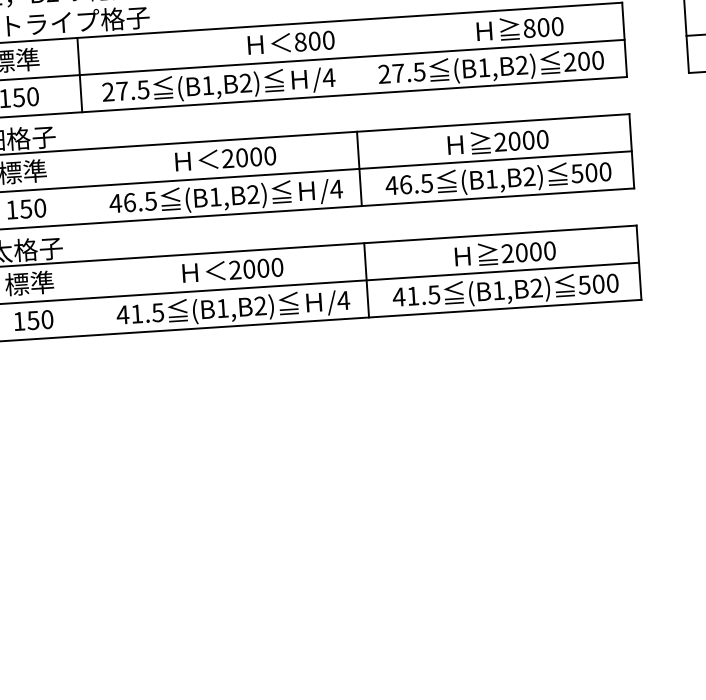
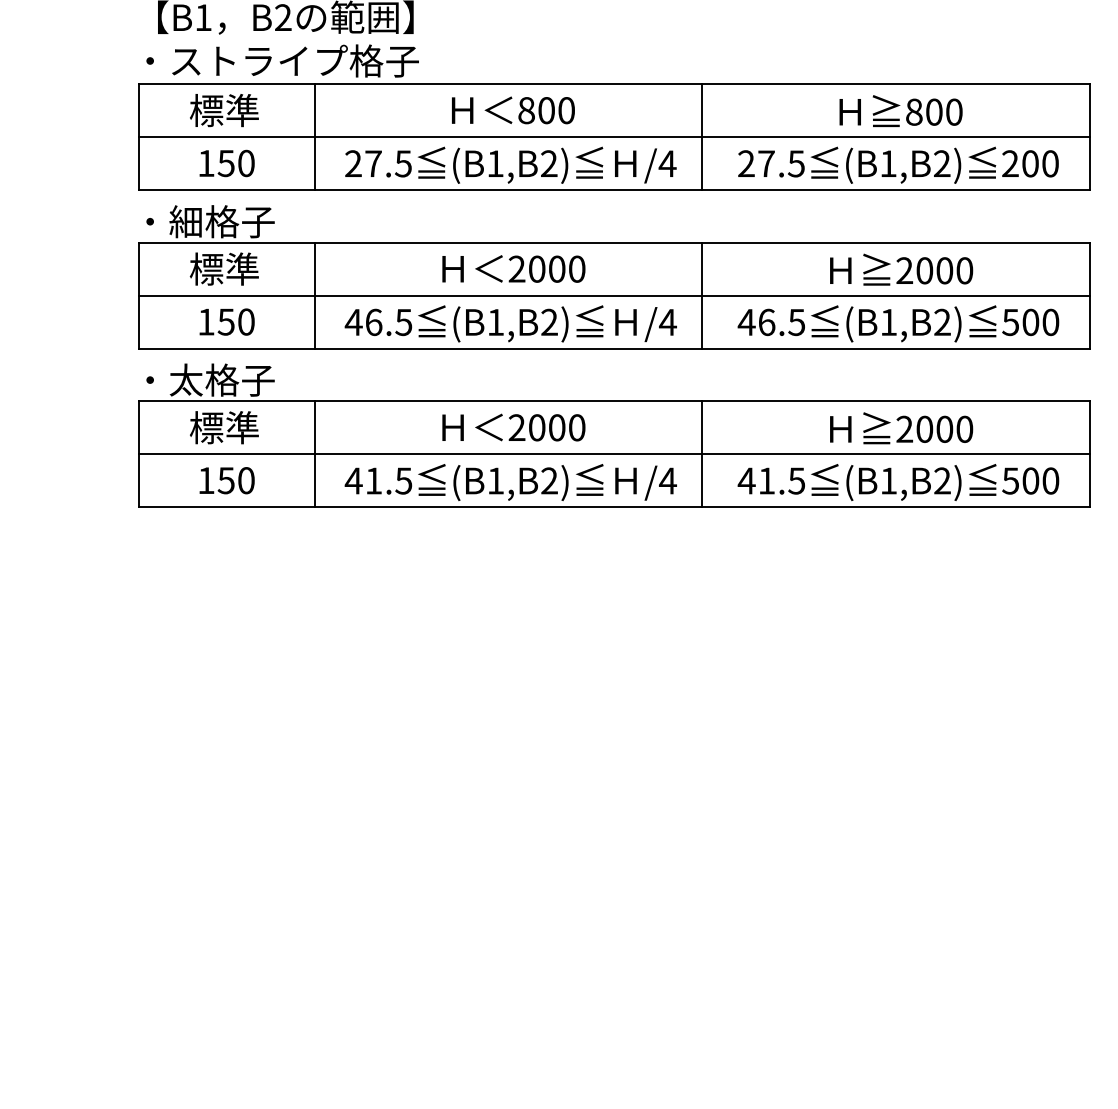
text: (519, 27) -> (900, 110), moved
text: (291, 42) -> (513, 110), moved
line: (352, 57) -> (702, 136), added
line: (86, 186) -> (314, 295), added
line: (94, 298) -> (314, 454), added

